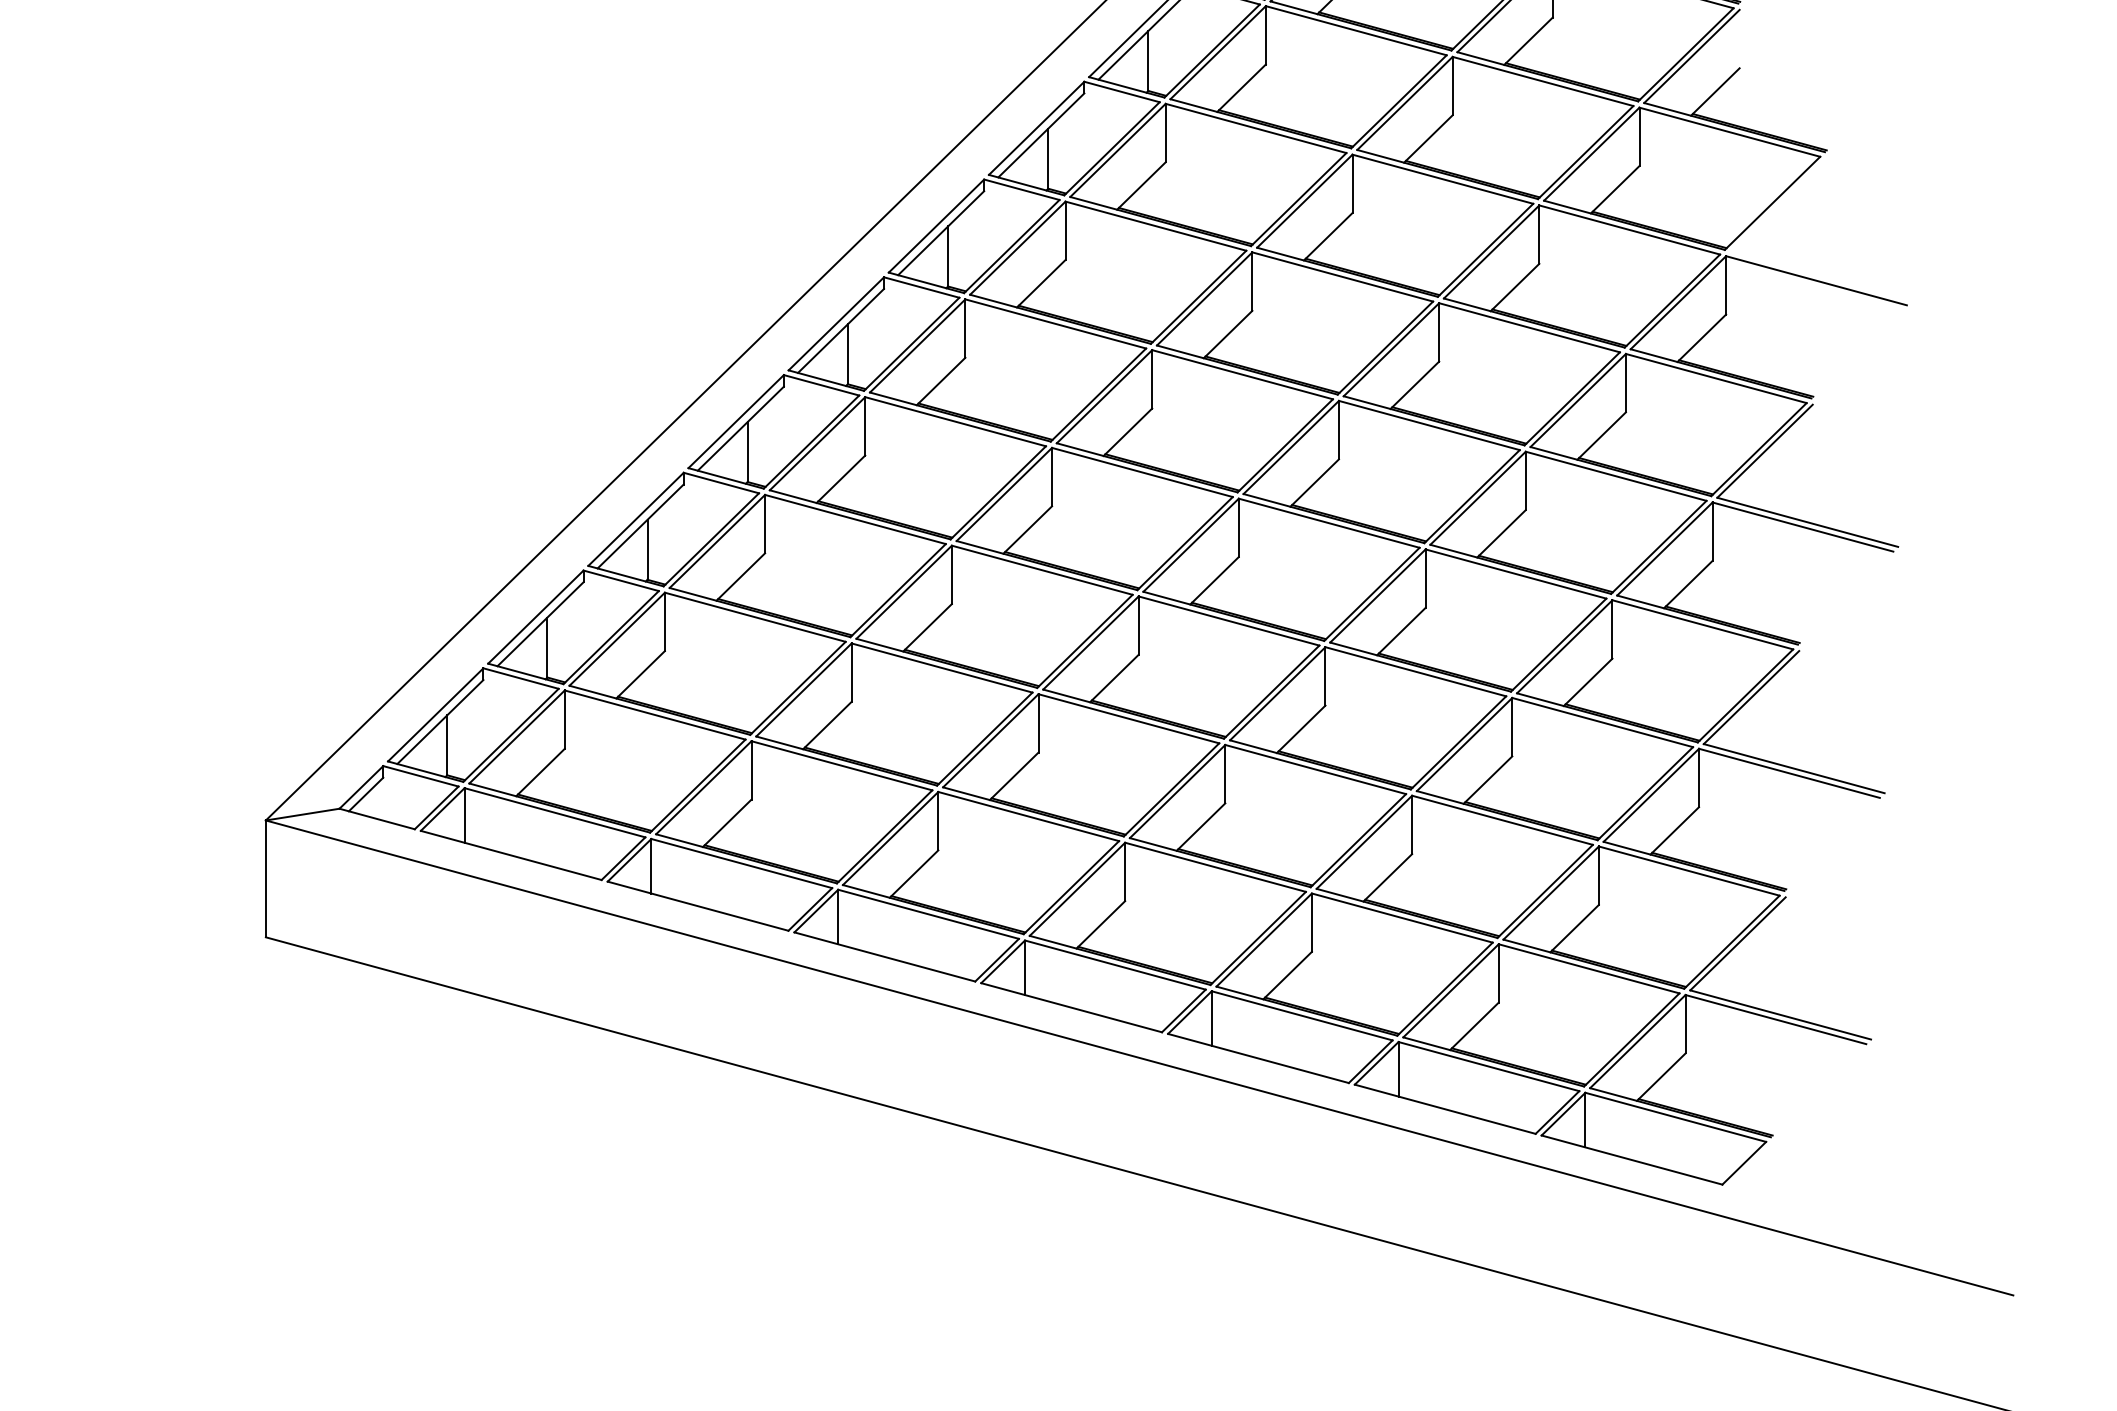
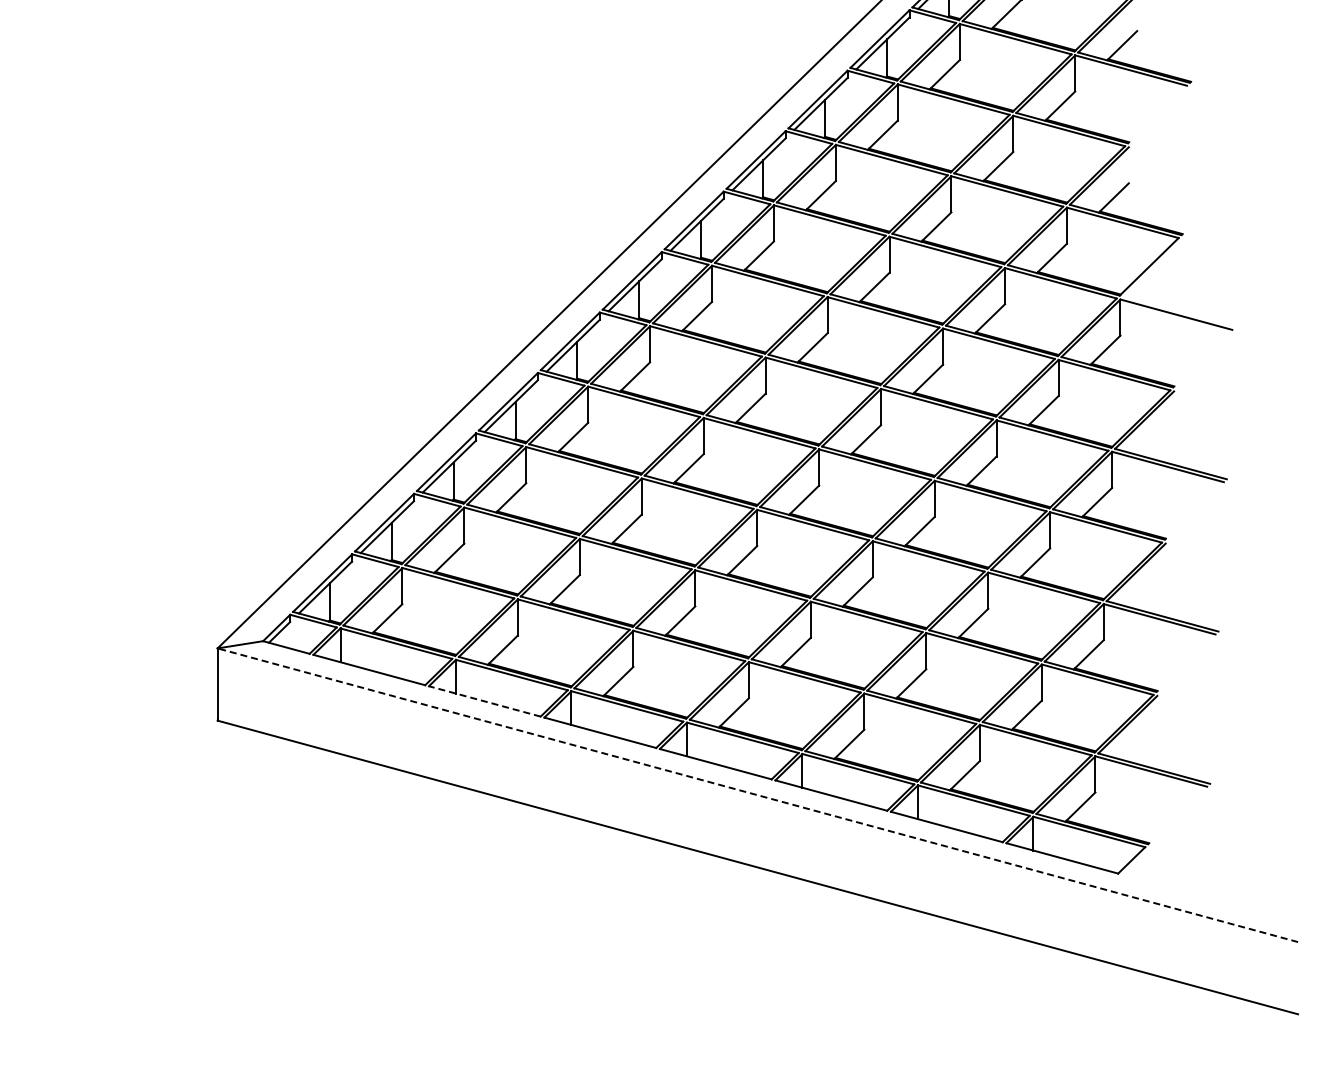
line: (697, 906) -> (484, 701), solid -> dashed
line: (1139, 1058) -> (757, 795), solid -> dashed

